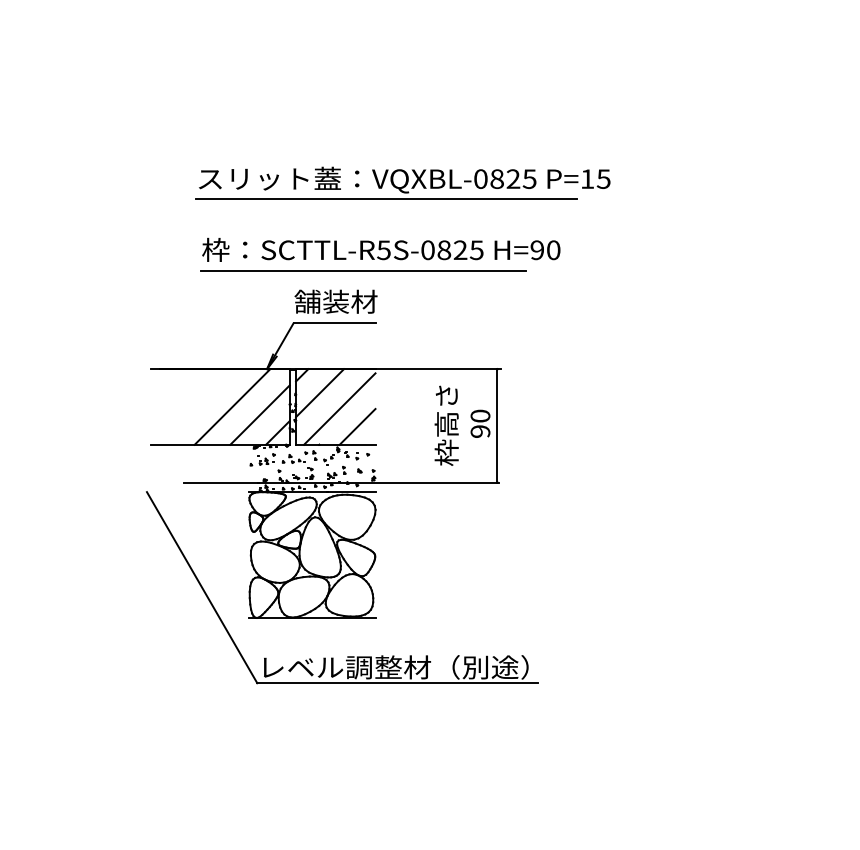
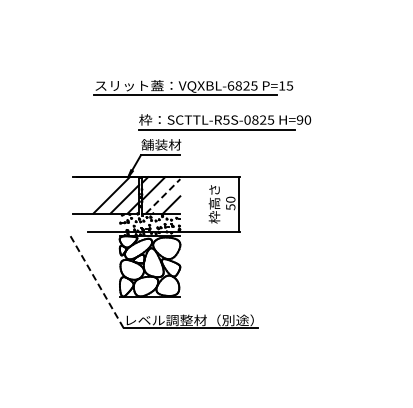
text: (479, 178) -> (230, 85), VQXBL-0825 -> VQXBL-6825
part: (380, 255) -> (224, 122), moved
line: (340, 409) -> (163, 196), solid -> dashed
text: (479, 432) -> (230, 207), 90 -> 50
line: (202, 588) -> (97, 282), solid -> dashed

